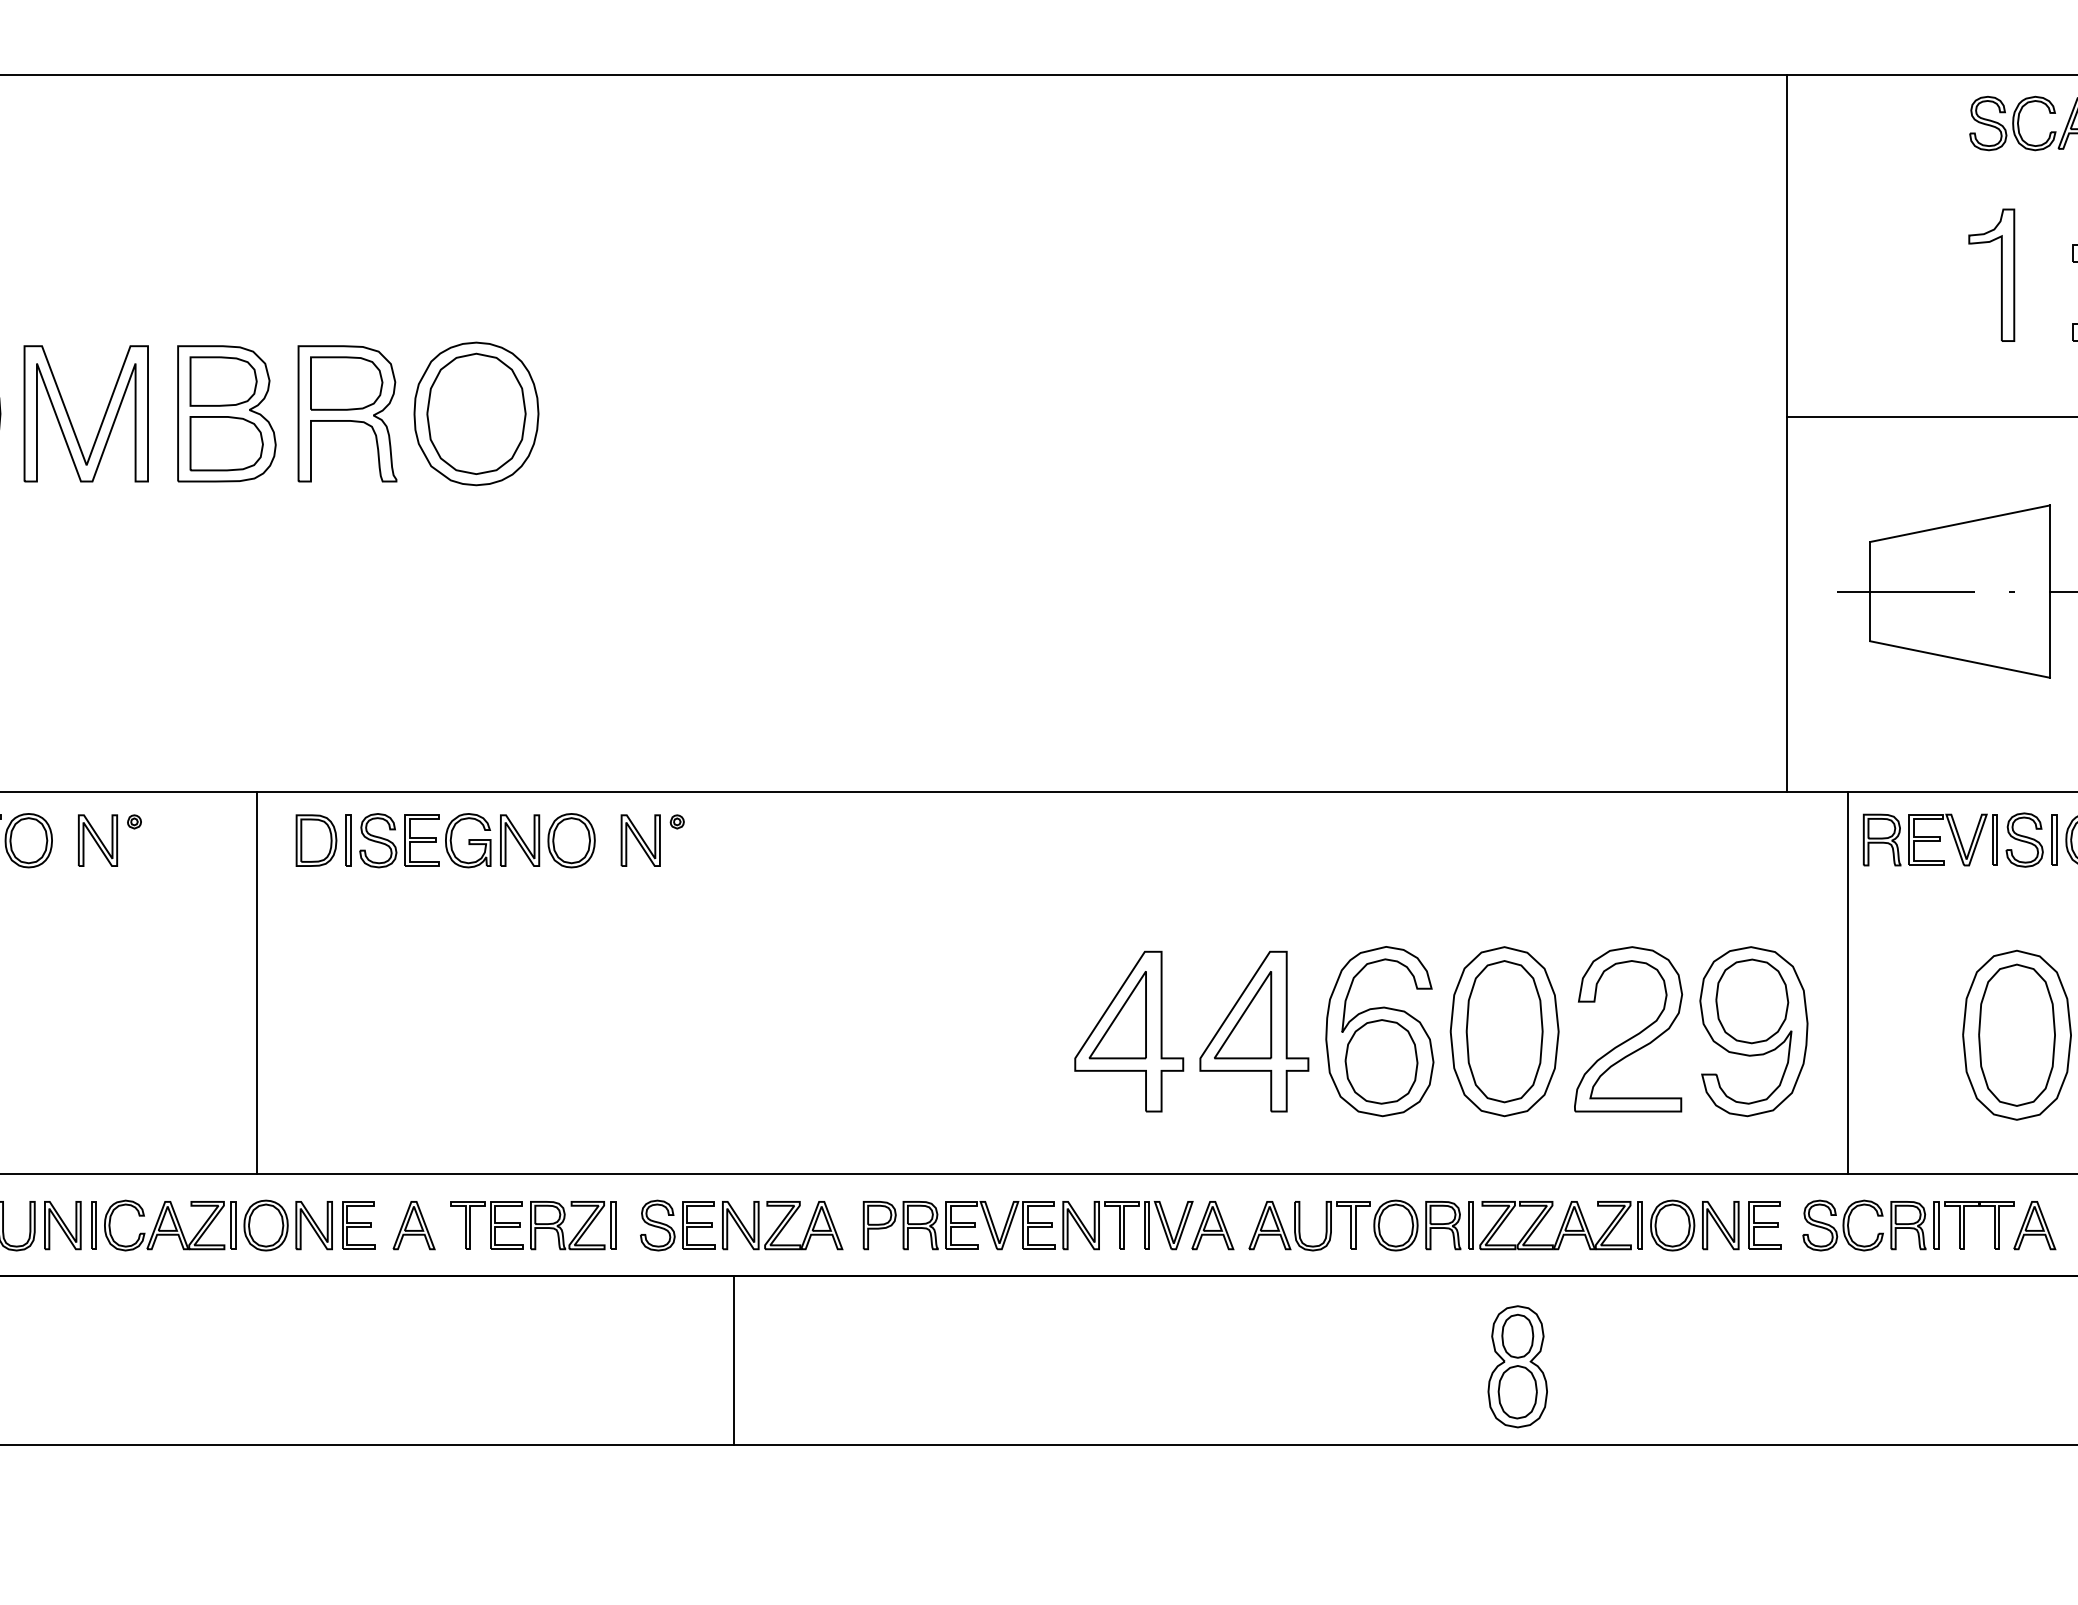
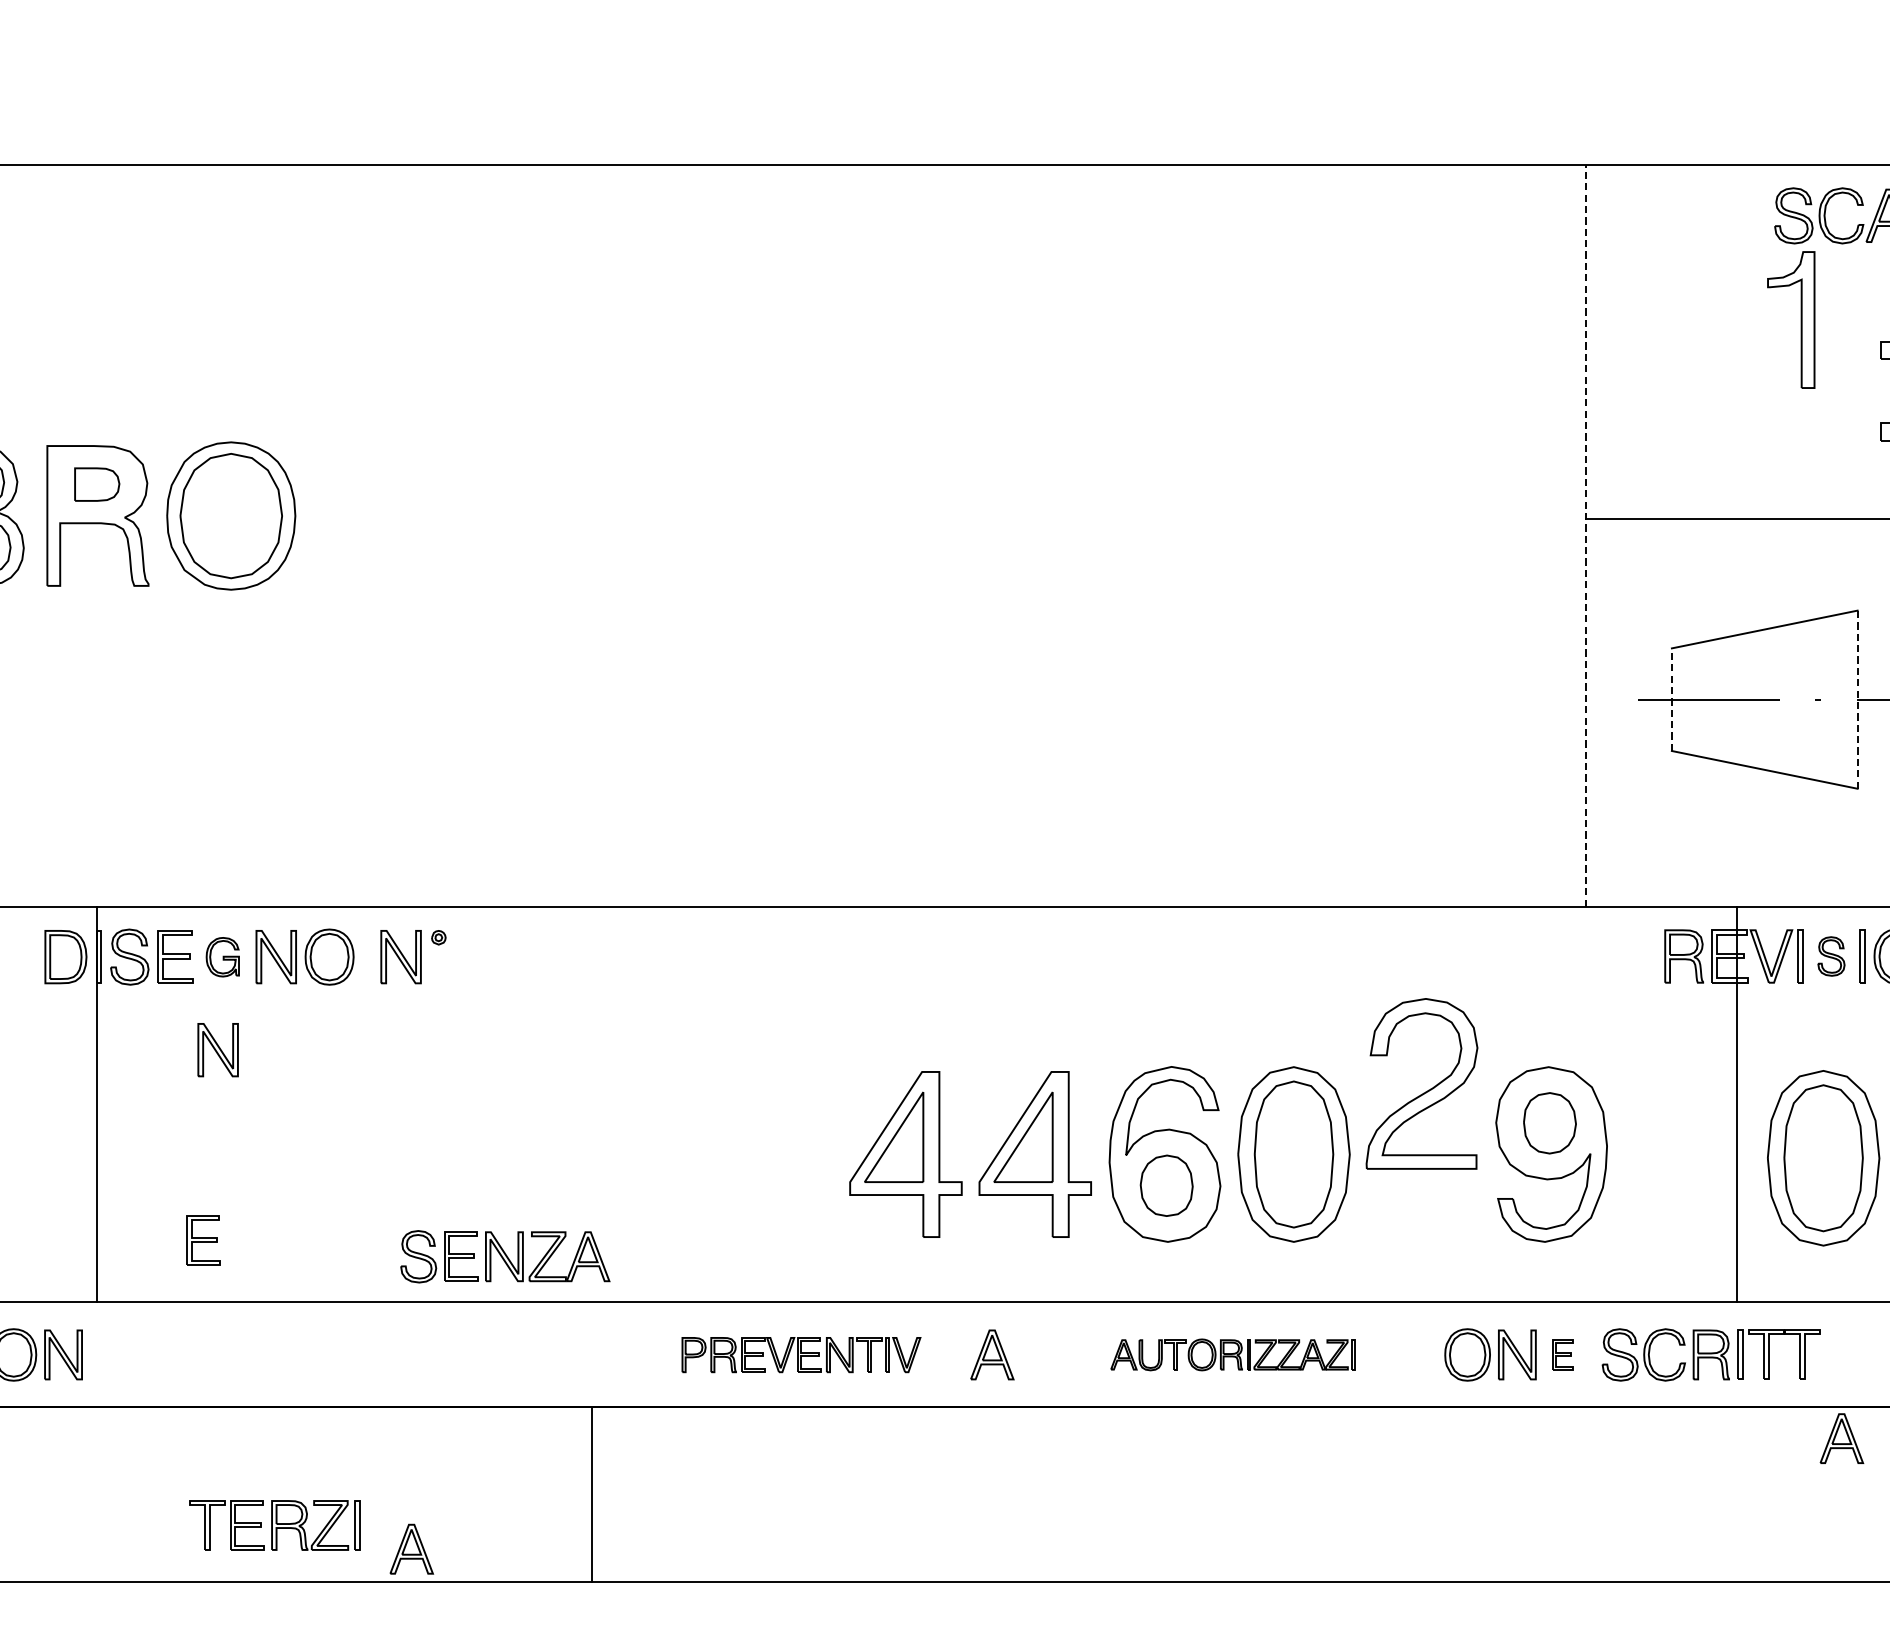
part: (2001, 274) -> (1801, 319), moved
part: (346, 383) -> (96, 484), size x0.6
line: (1787, 433) -> (1586, 536), solid -> dashed
line: (1870, 591) -> (1672, 699), solid -> dashed
line: (2049, 591) -> (1857, 699), solid -> dashed
part: (2024, 839) -> (1831, 955), size x0.7
part: (468, 840) -> (223, 956), size x0.7
part: (463, 930) -> (217, 1049), added
line: (257, 982) -> (96, 1103), moved
line: (1848, 982) -> (1737, 1103), moved
part: (1752, 1001) -> (1550, 1123), size x0.7
part: (1633, 1035) -> (1427, 1090), moved
part: (1381, 1061) -> (1166, 1185), size x0.7
part: (358, 1225) -> (203, 1240), moved
part: (413, 1225) -> (411, 1549), moved
part: (533, 1225) -> (274, 1525), moved
part: (741, 1225) -> (505, 1256), moved
part: (1027, 1225) -> (800, 1354), size x0.7
part: (1445, 1225) -> (1232, 1354), size x0.6
part: (1764, 1225) -> (1562, 1354), size x0.6
part: (2034, 1225) -> (1841, 1438), moved
line: (734, 1359) -> (592, 1493), moved
part: (1517, 1366) -> (1307, 1500), removed

